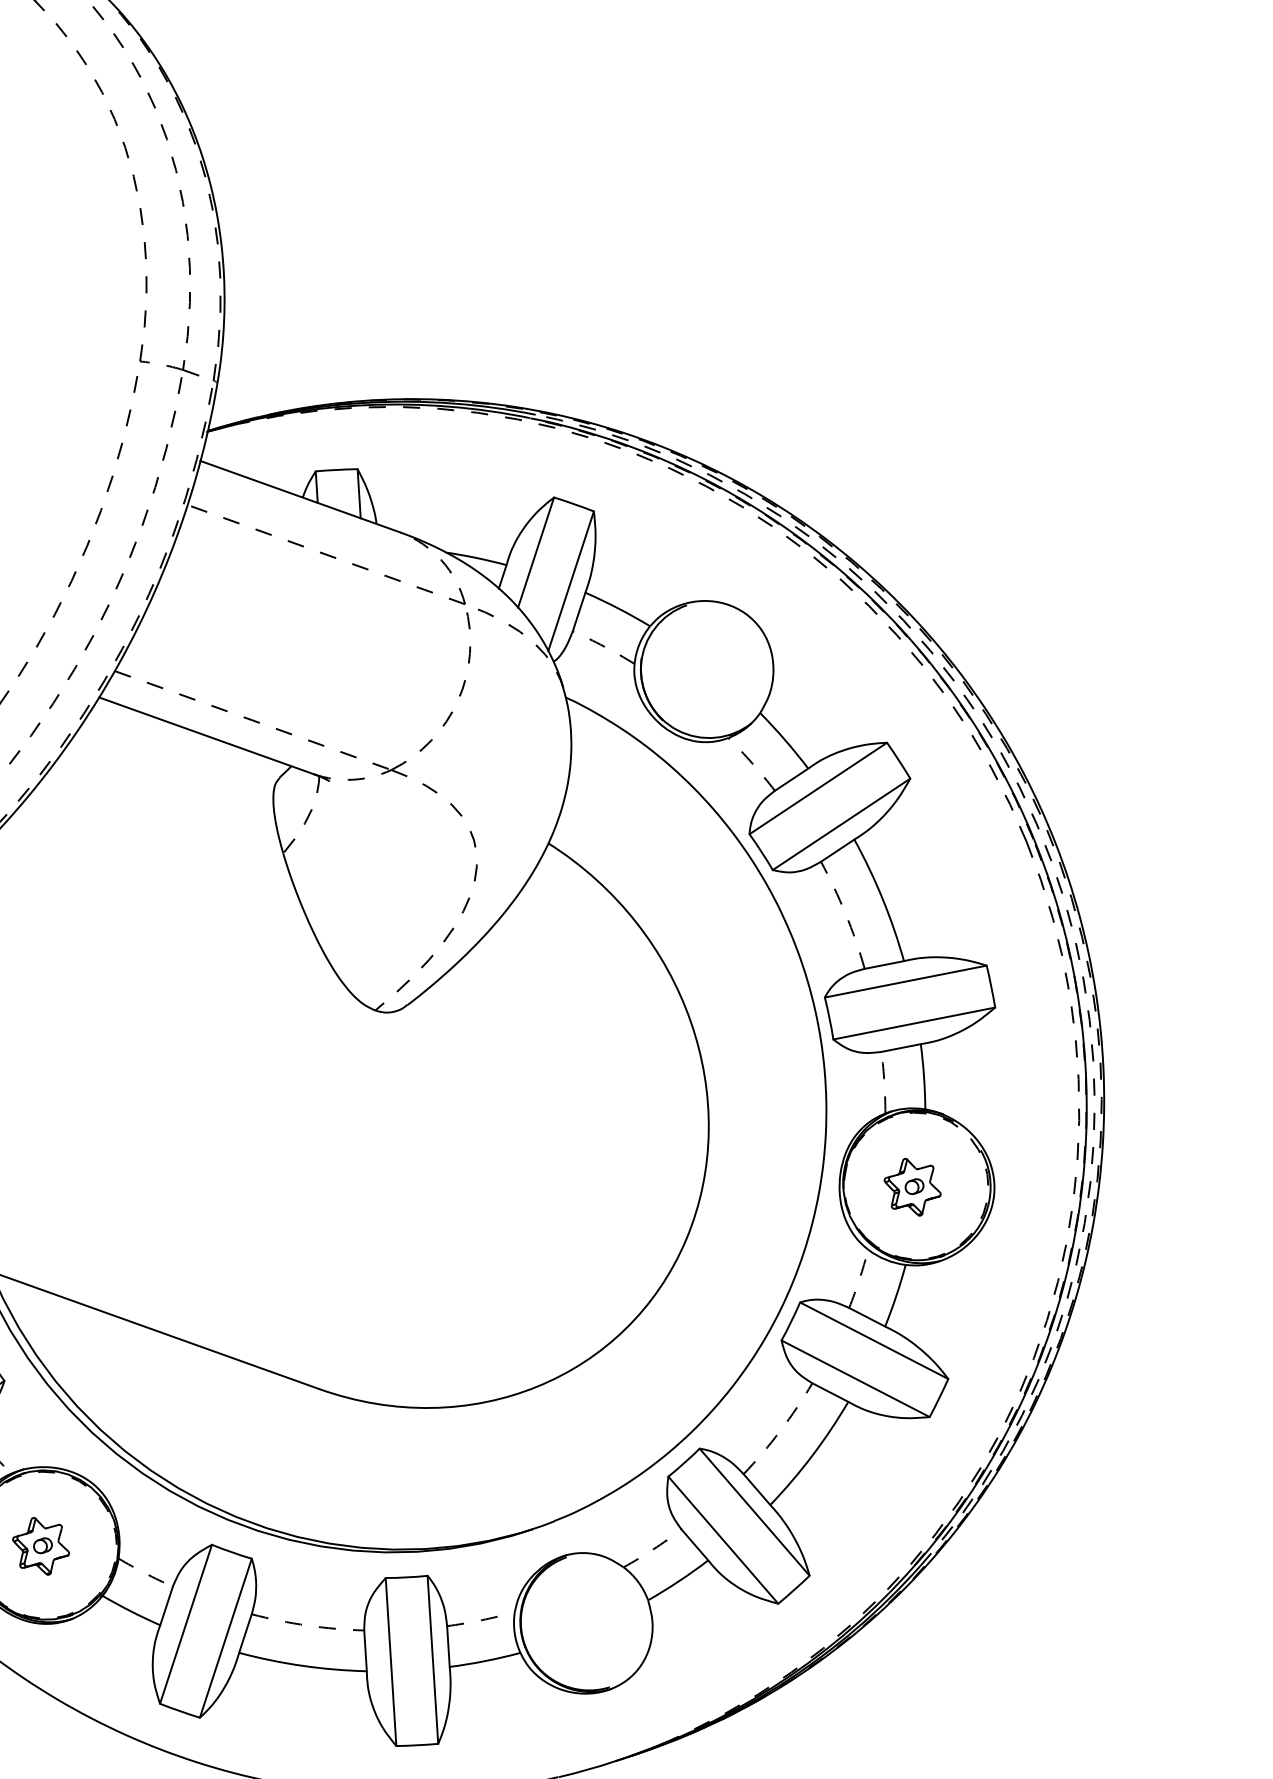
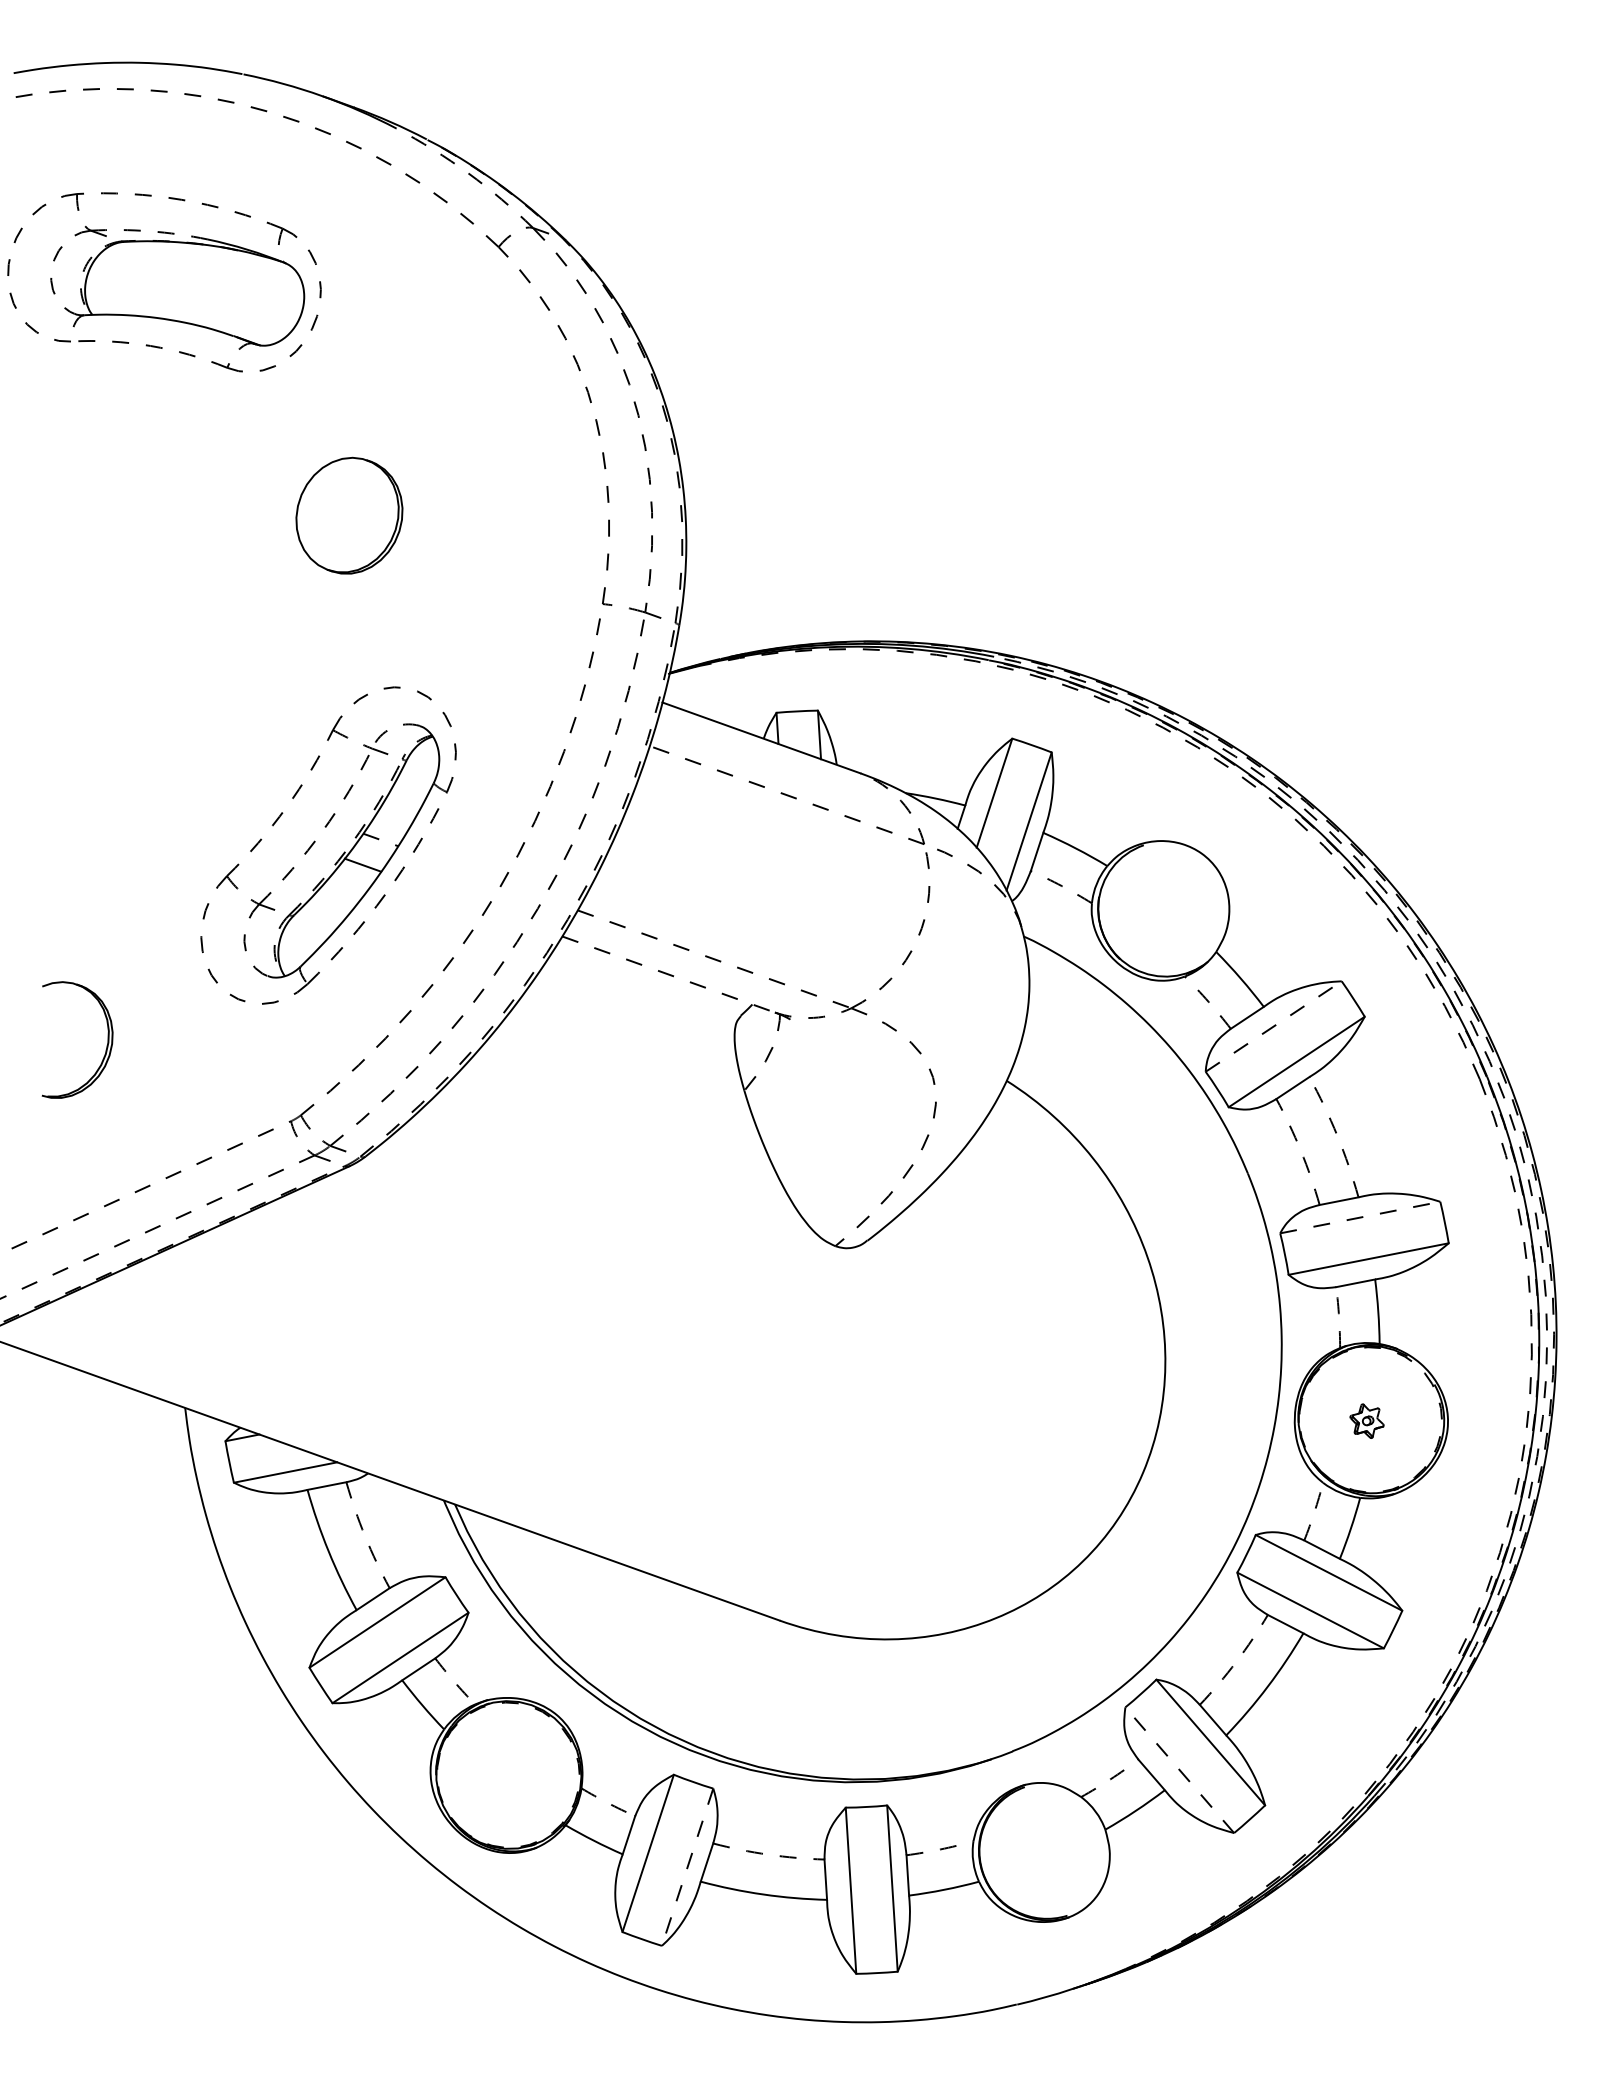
line: (206, 735) -> (668, 974), solid -> dashed
line: (818, 788) -> (1273, 1026), solid -> dashed
arc: (882, 898) -> (1337, 1135), solid -> dashed
line: (906, 981) -> (1360, 1217), solid -> dashed
part: (912, 1187) -> (1366, 1421), size x0.6
line: (723, 1539) -> (1179, 1769), solid -> dashed
part: (40, 1546) -> (504, 1776), removed
line: (225, 1638) -> (687, 1867), solid -> dashed

